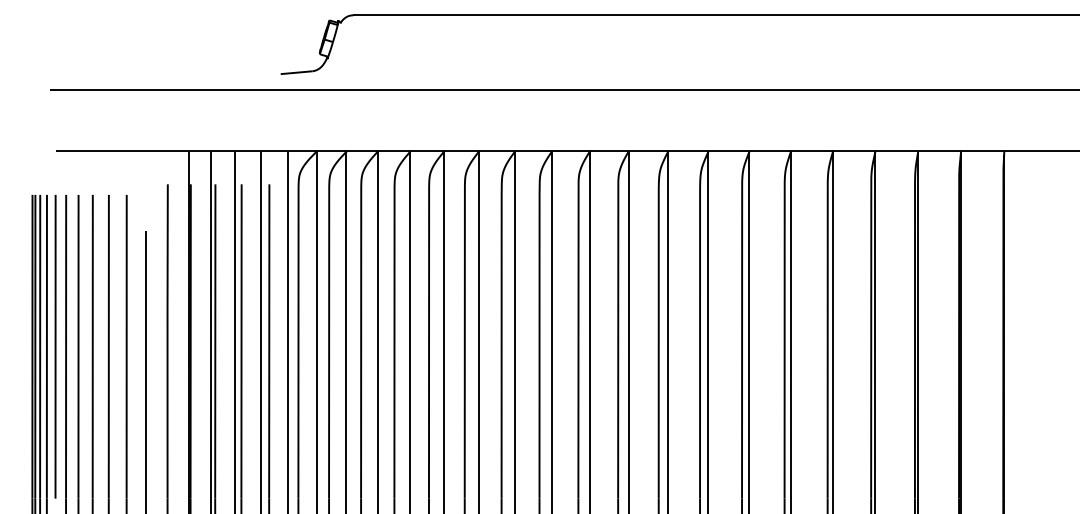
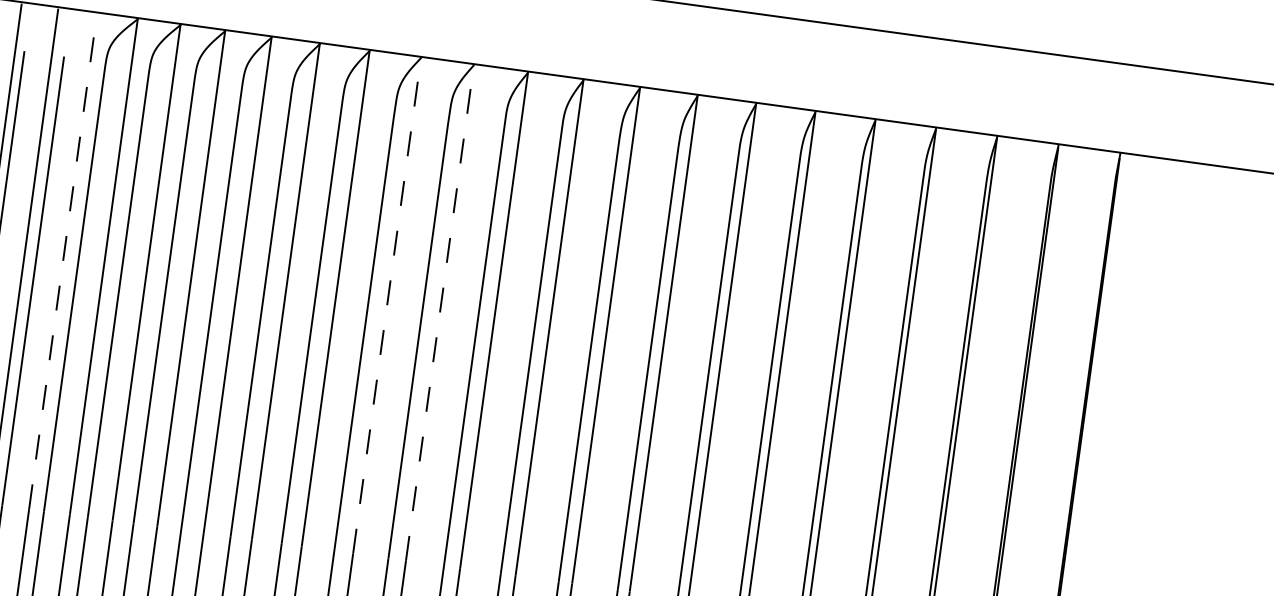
line: (287, 324) -> (62, 260), solid -> dashed
line: (514, 324) -> (386, 304), solid -> dashed
line: (551, 324) -> (439, 311), solid -> dashed

